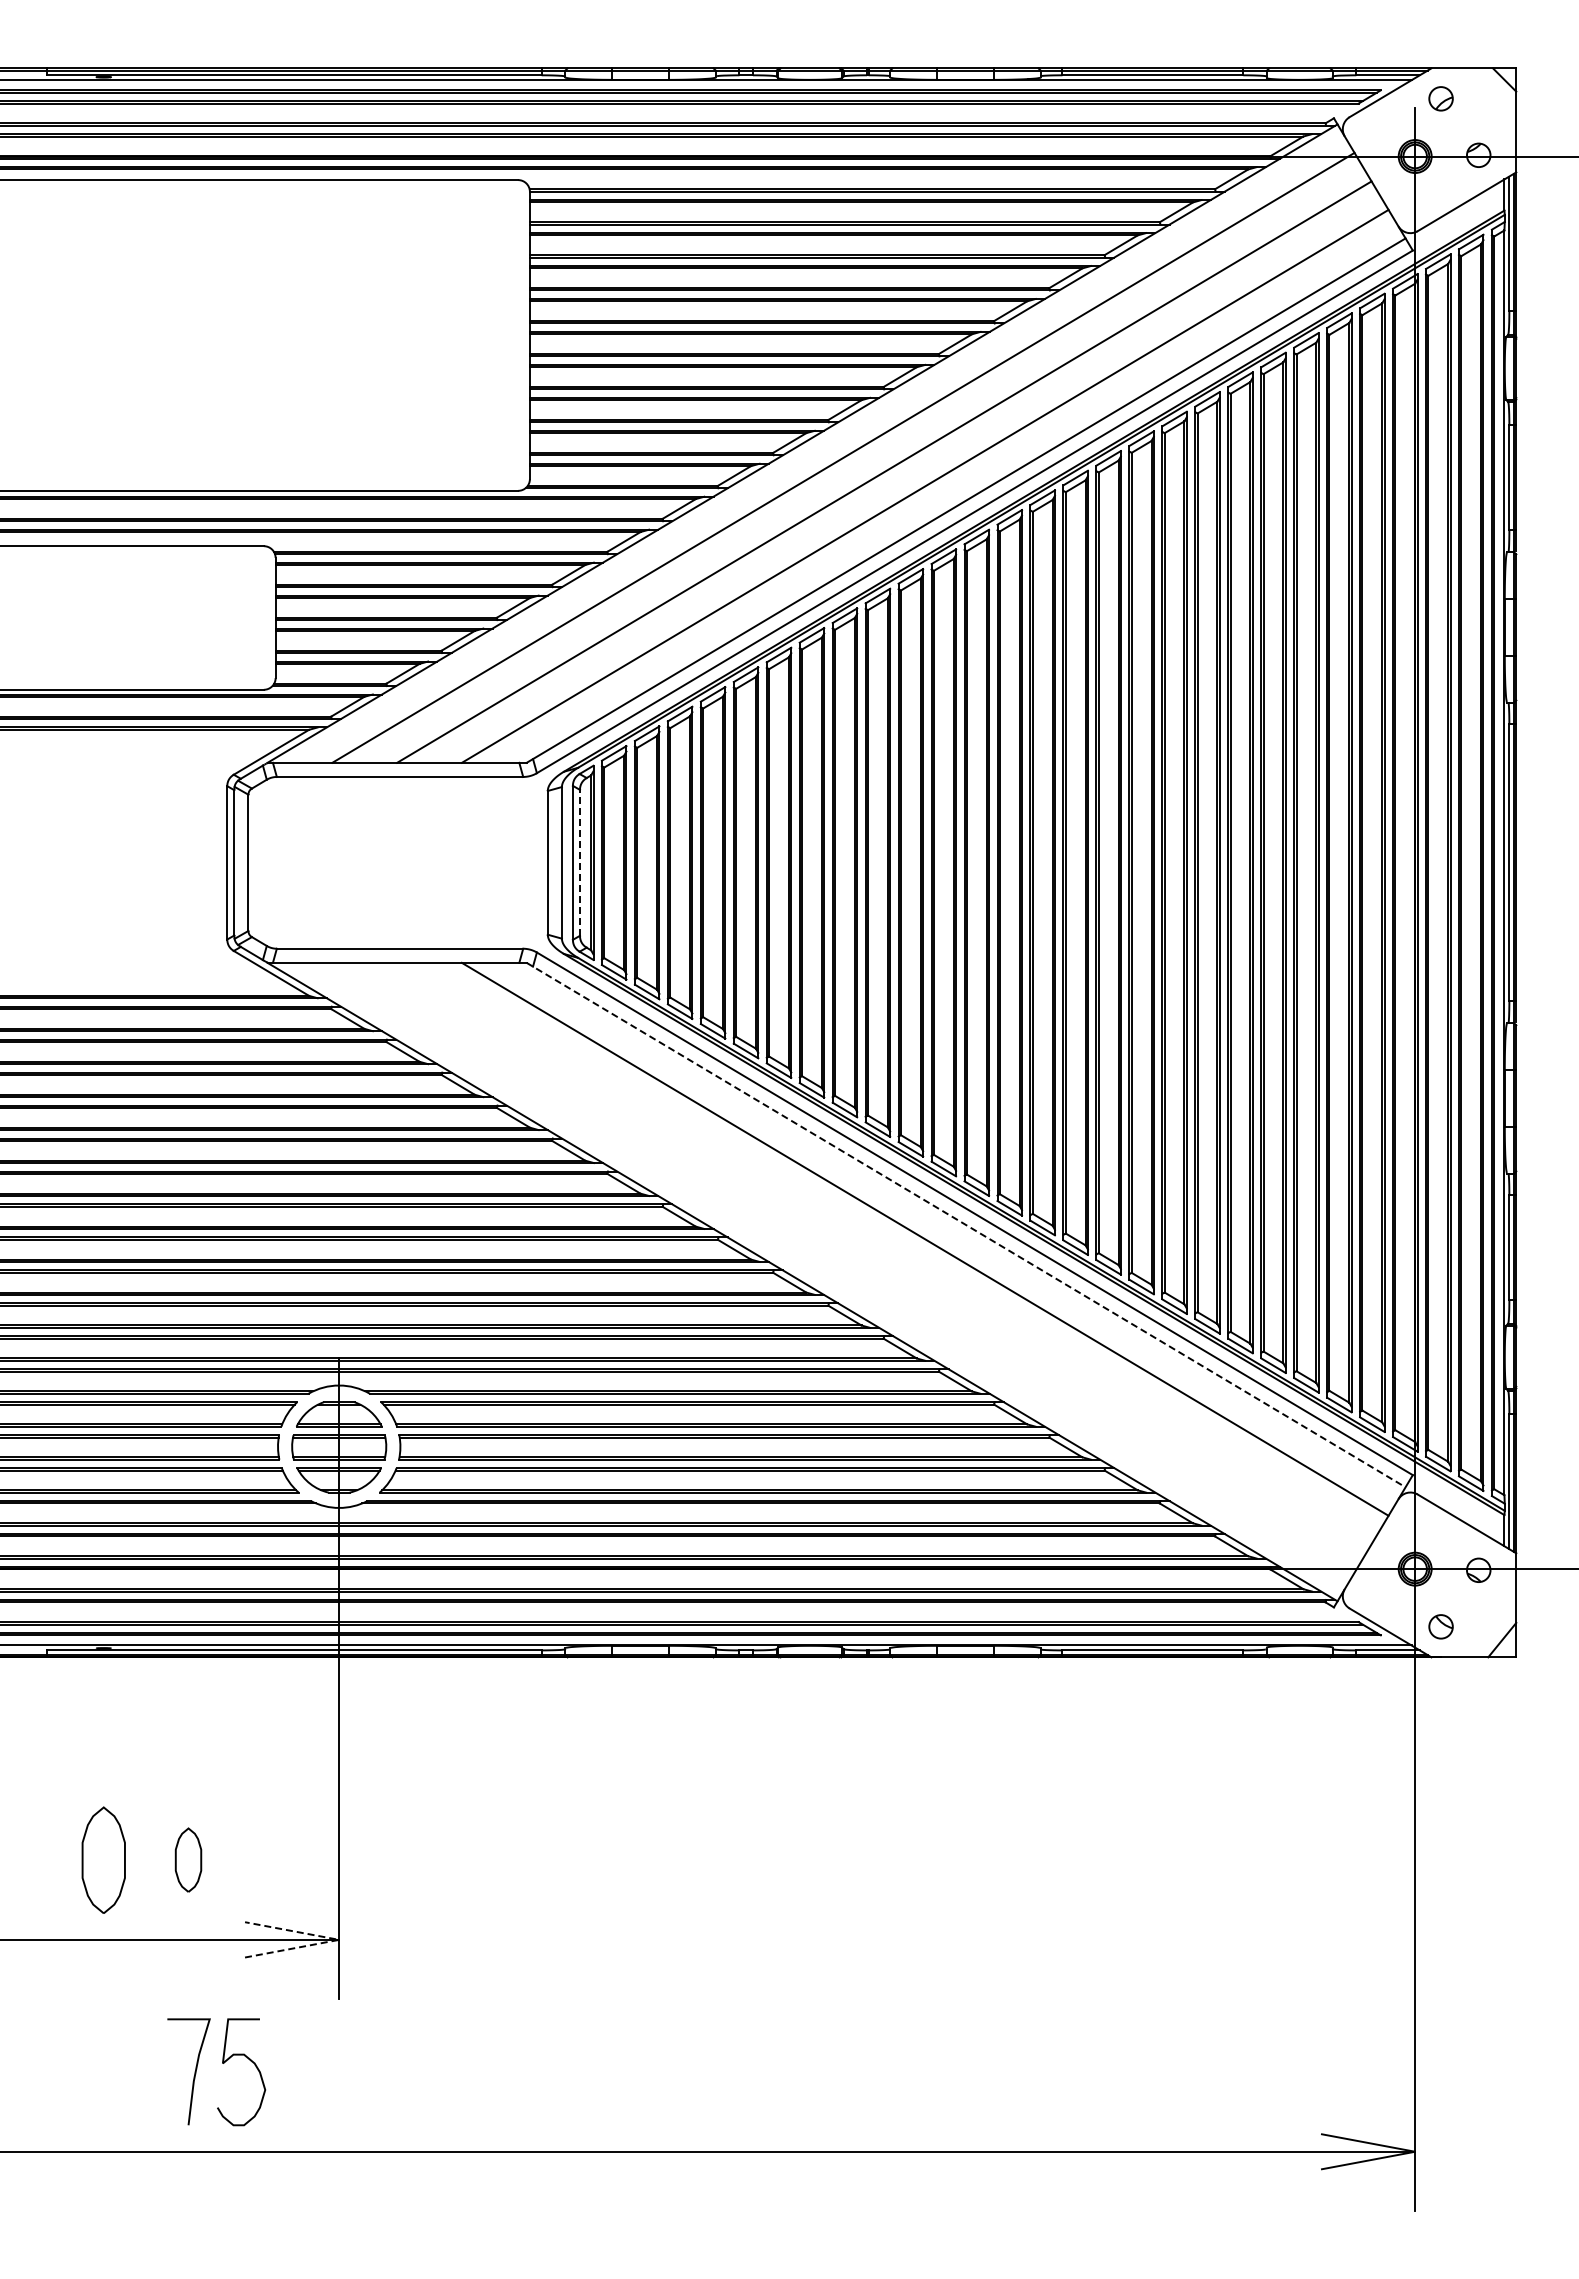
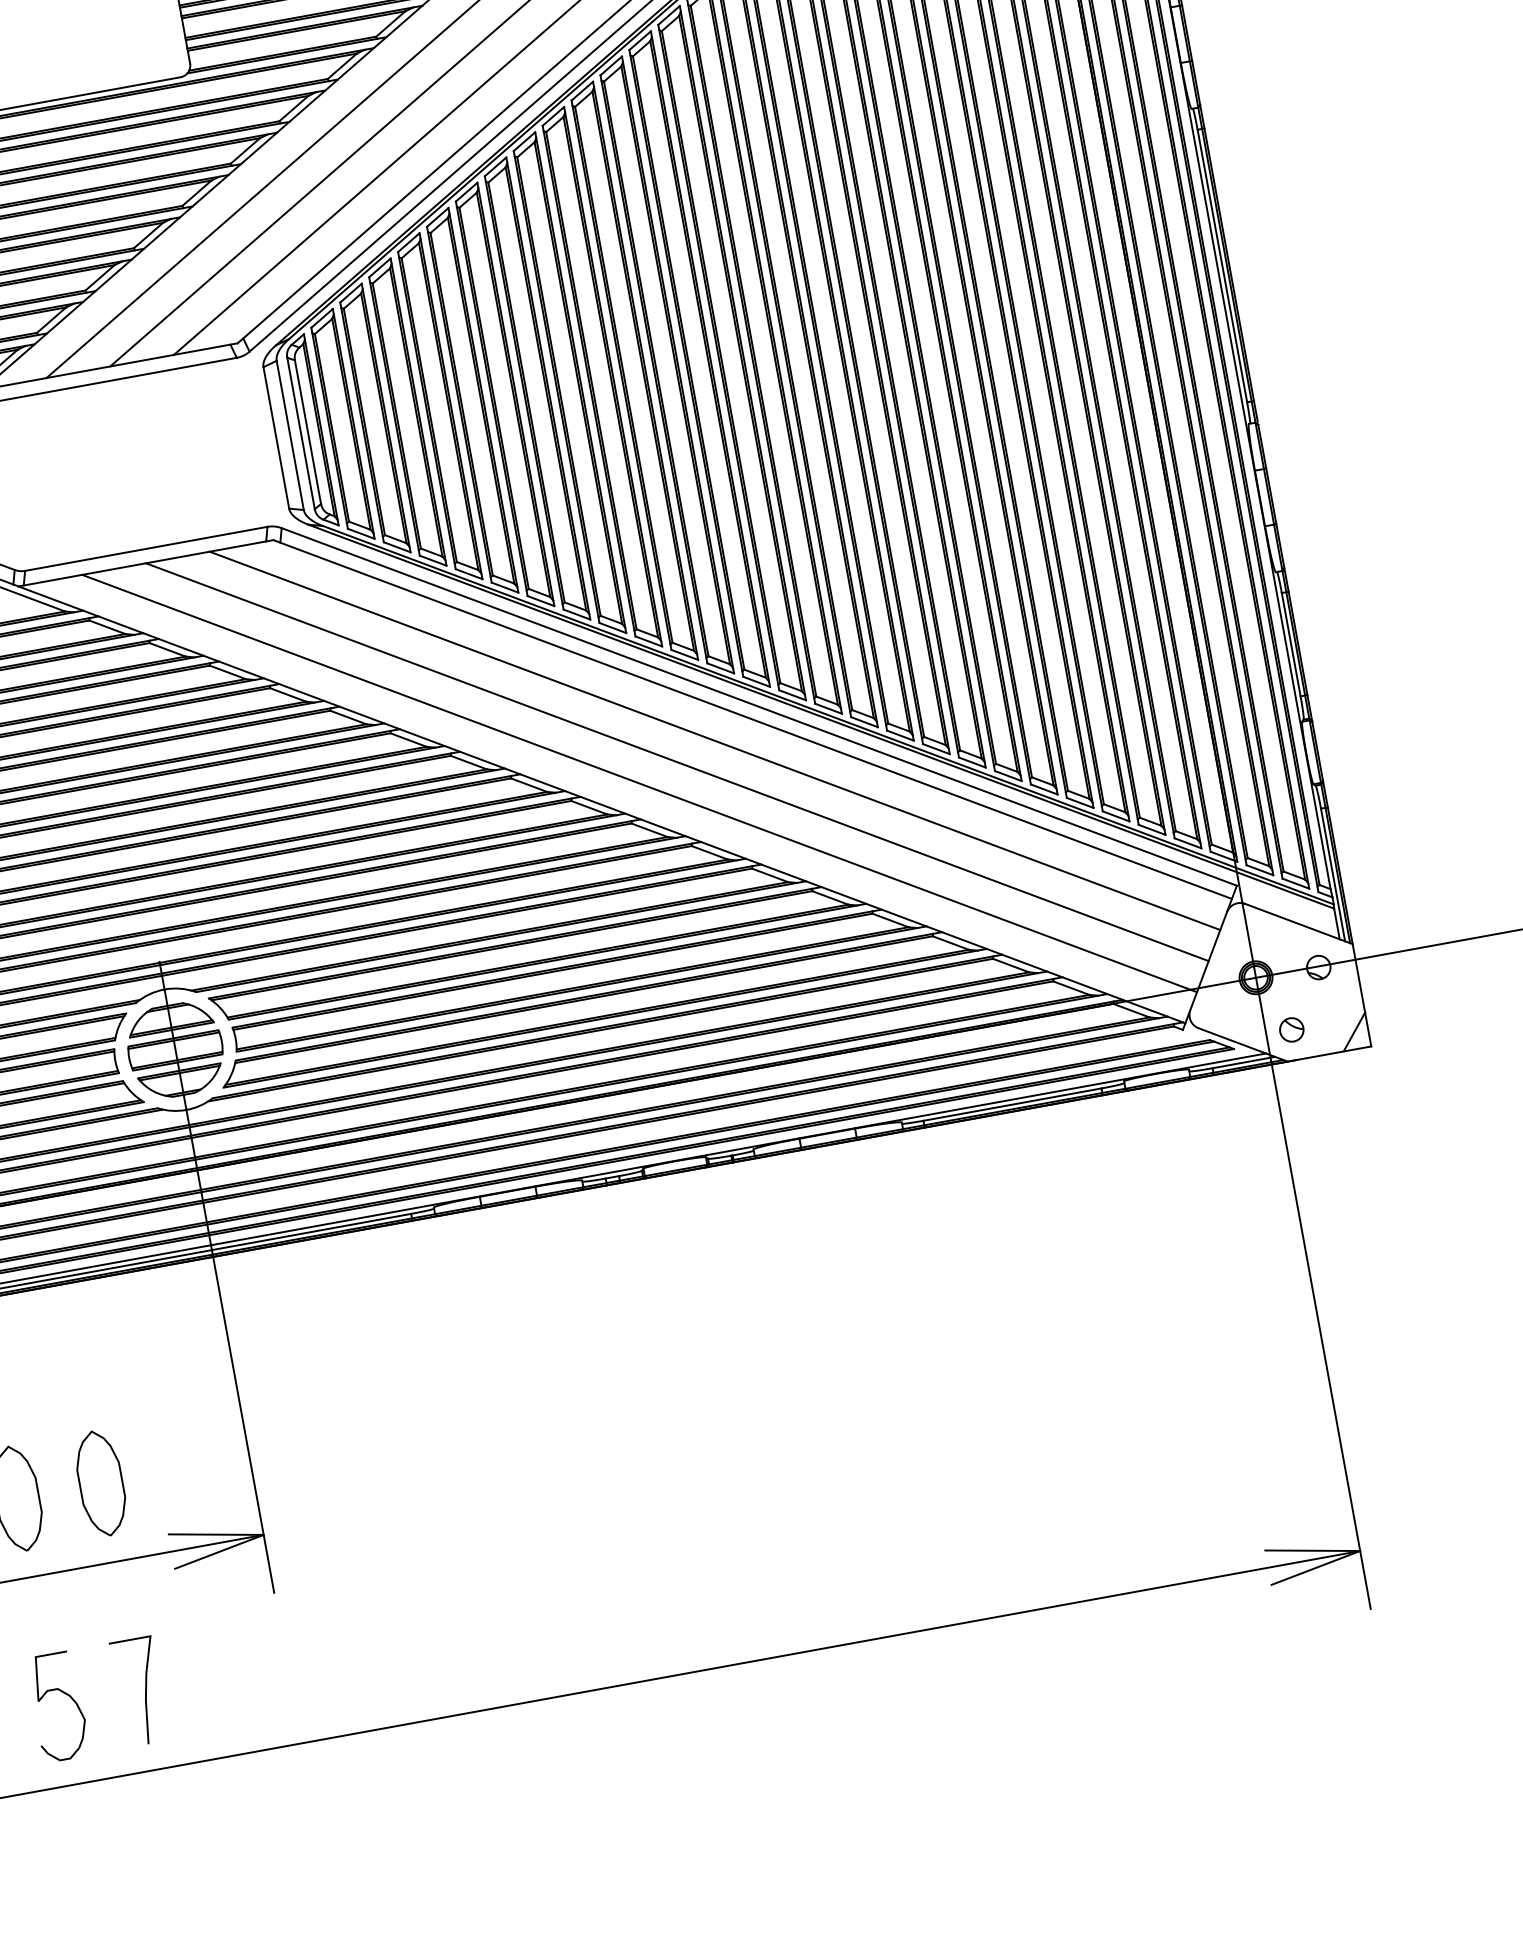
line: (579, 862) -> (307, 431), dashed -> solid
line: (966, 1225) -> (753, 719), dashed -> solid
line: (884, 1253) -> (677, 762), added
line: (843, 1267) -> (639, 783), added
part: (188, 1859) -> (101, 1482), size x1.67
line: (339, 1939) -> (263, 1534), dashed -> solid
curve: (251, 2062) -> (66, 1695), moved

